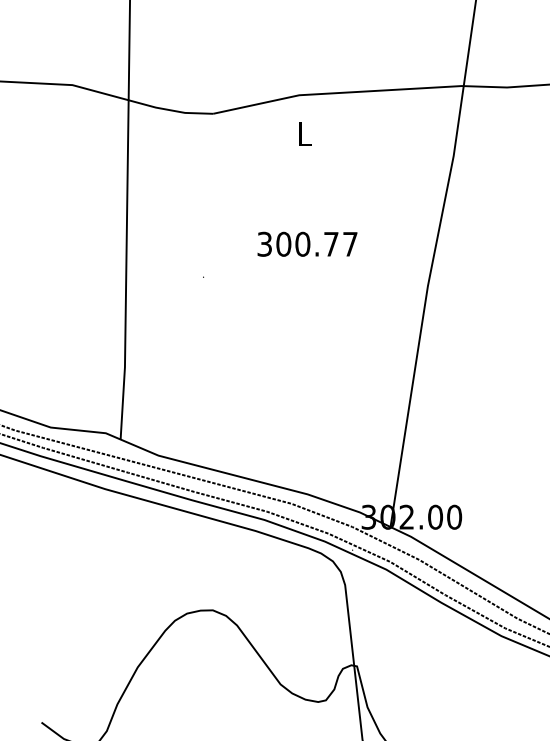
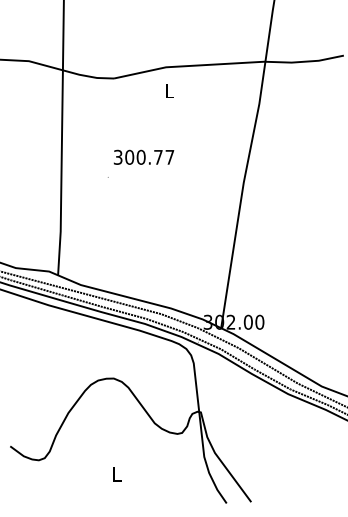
text: (306, 242) -> (143, 156), moved

